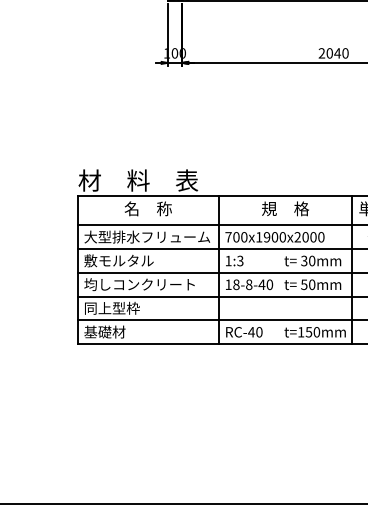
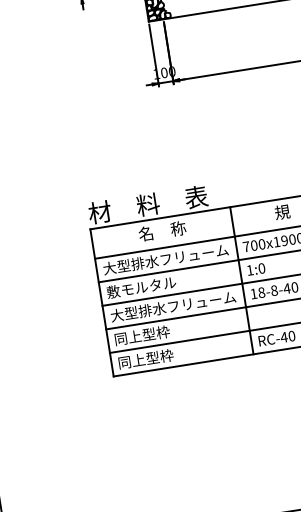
text: (240, 260) -> (261, 267), 1:3 -> 1:0
text: (147, 284) -> (173, 306), 均しコンクリート -> 大型排水フリューム
text: (111, 331) -> (145, 358), 基礎材 -> 同上型枠

